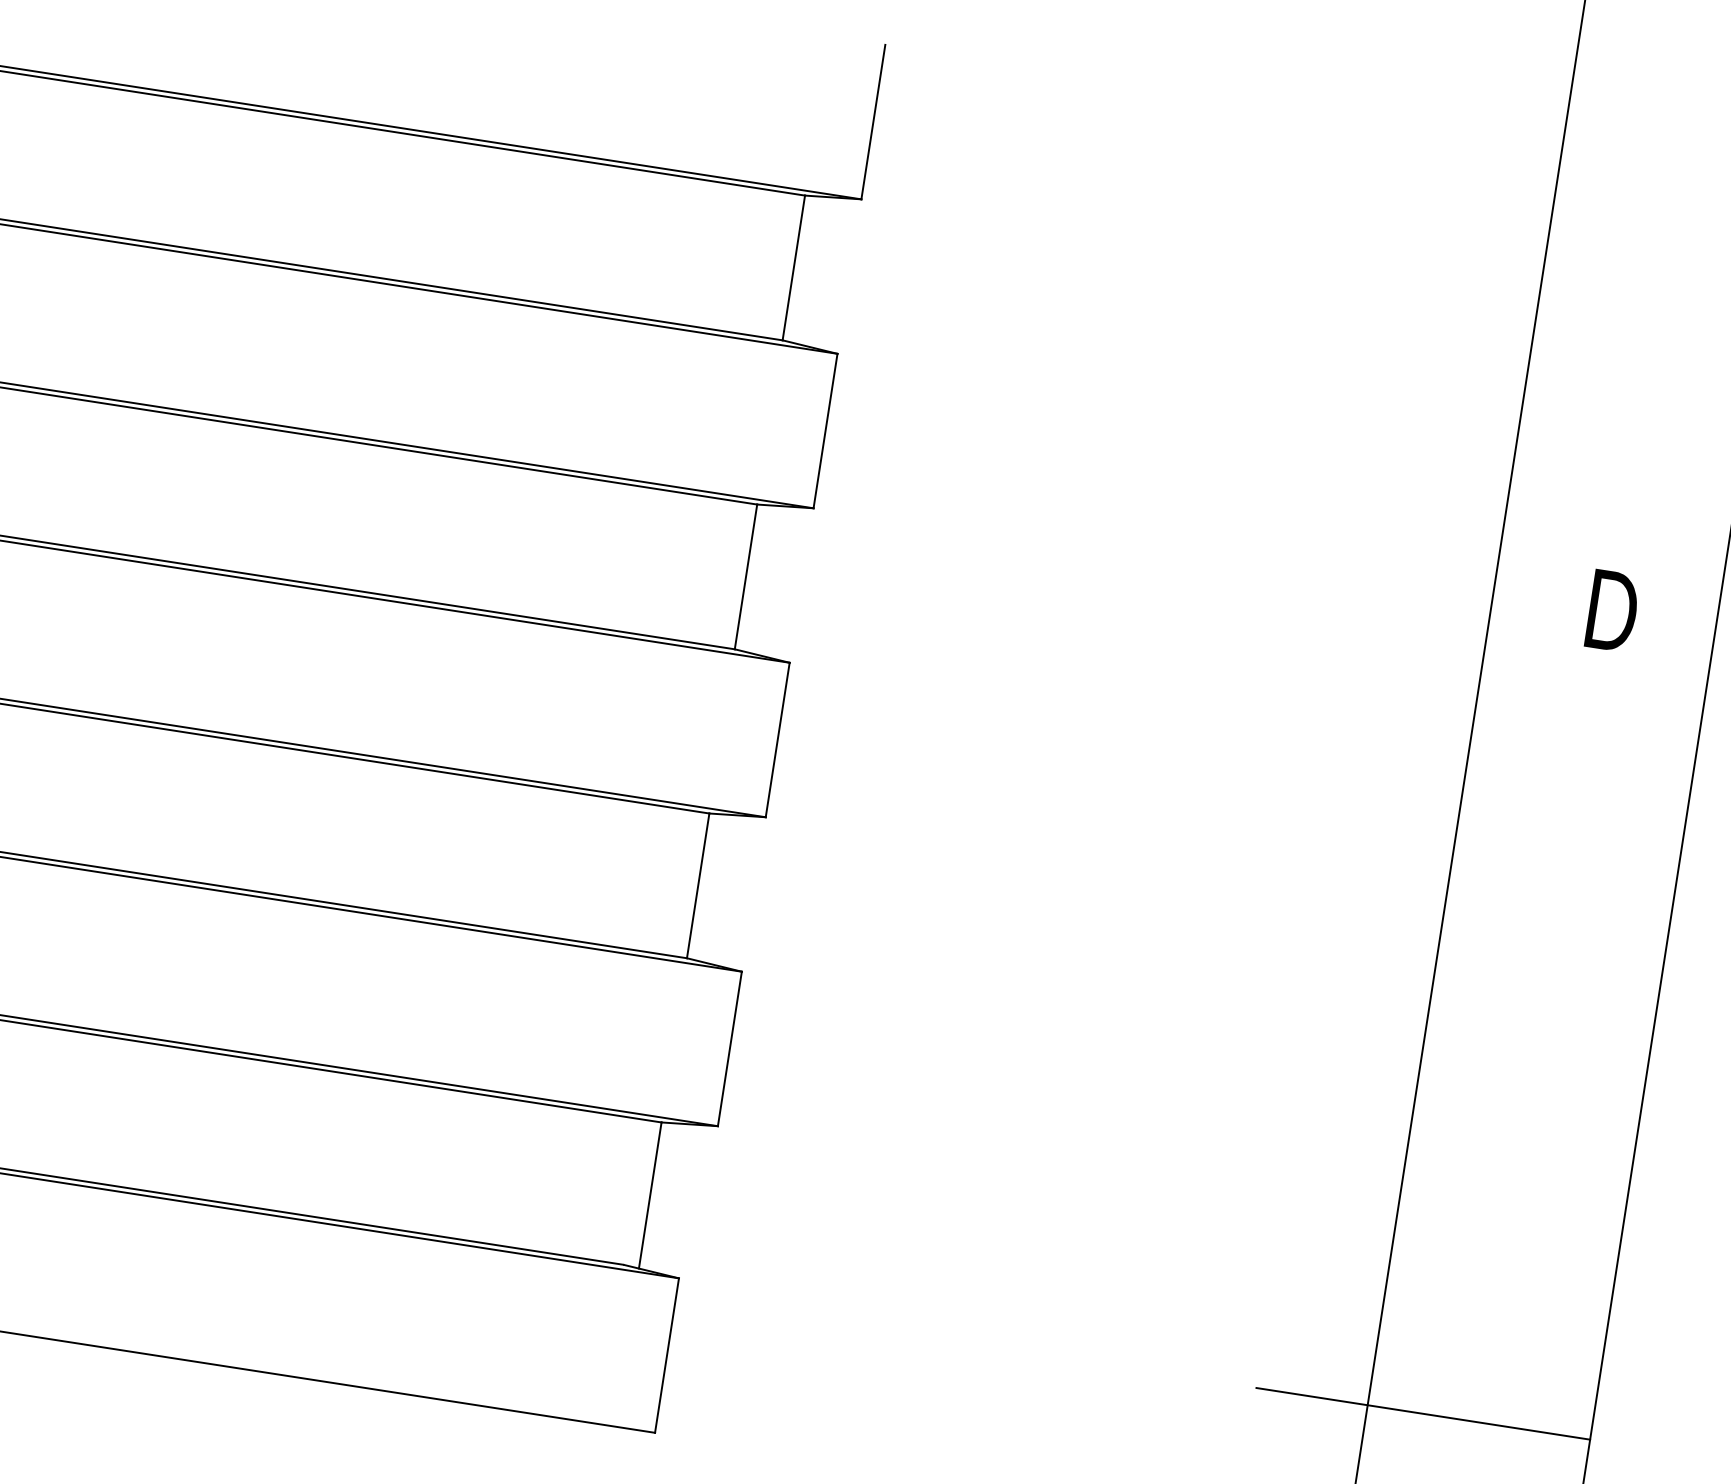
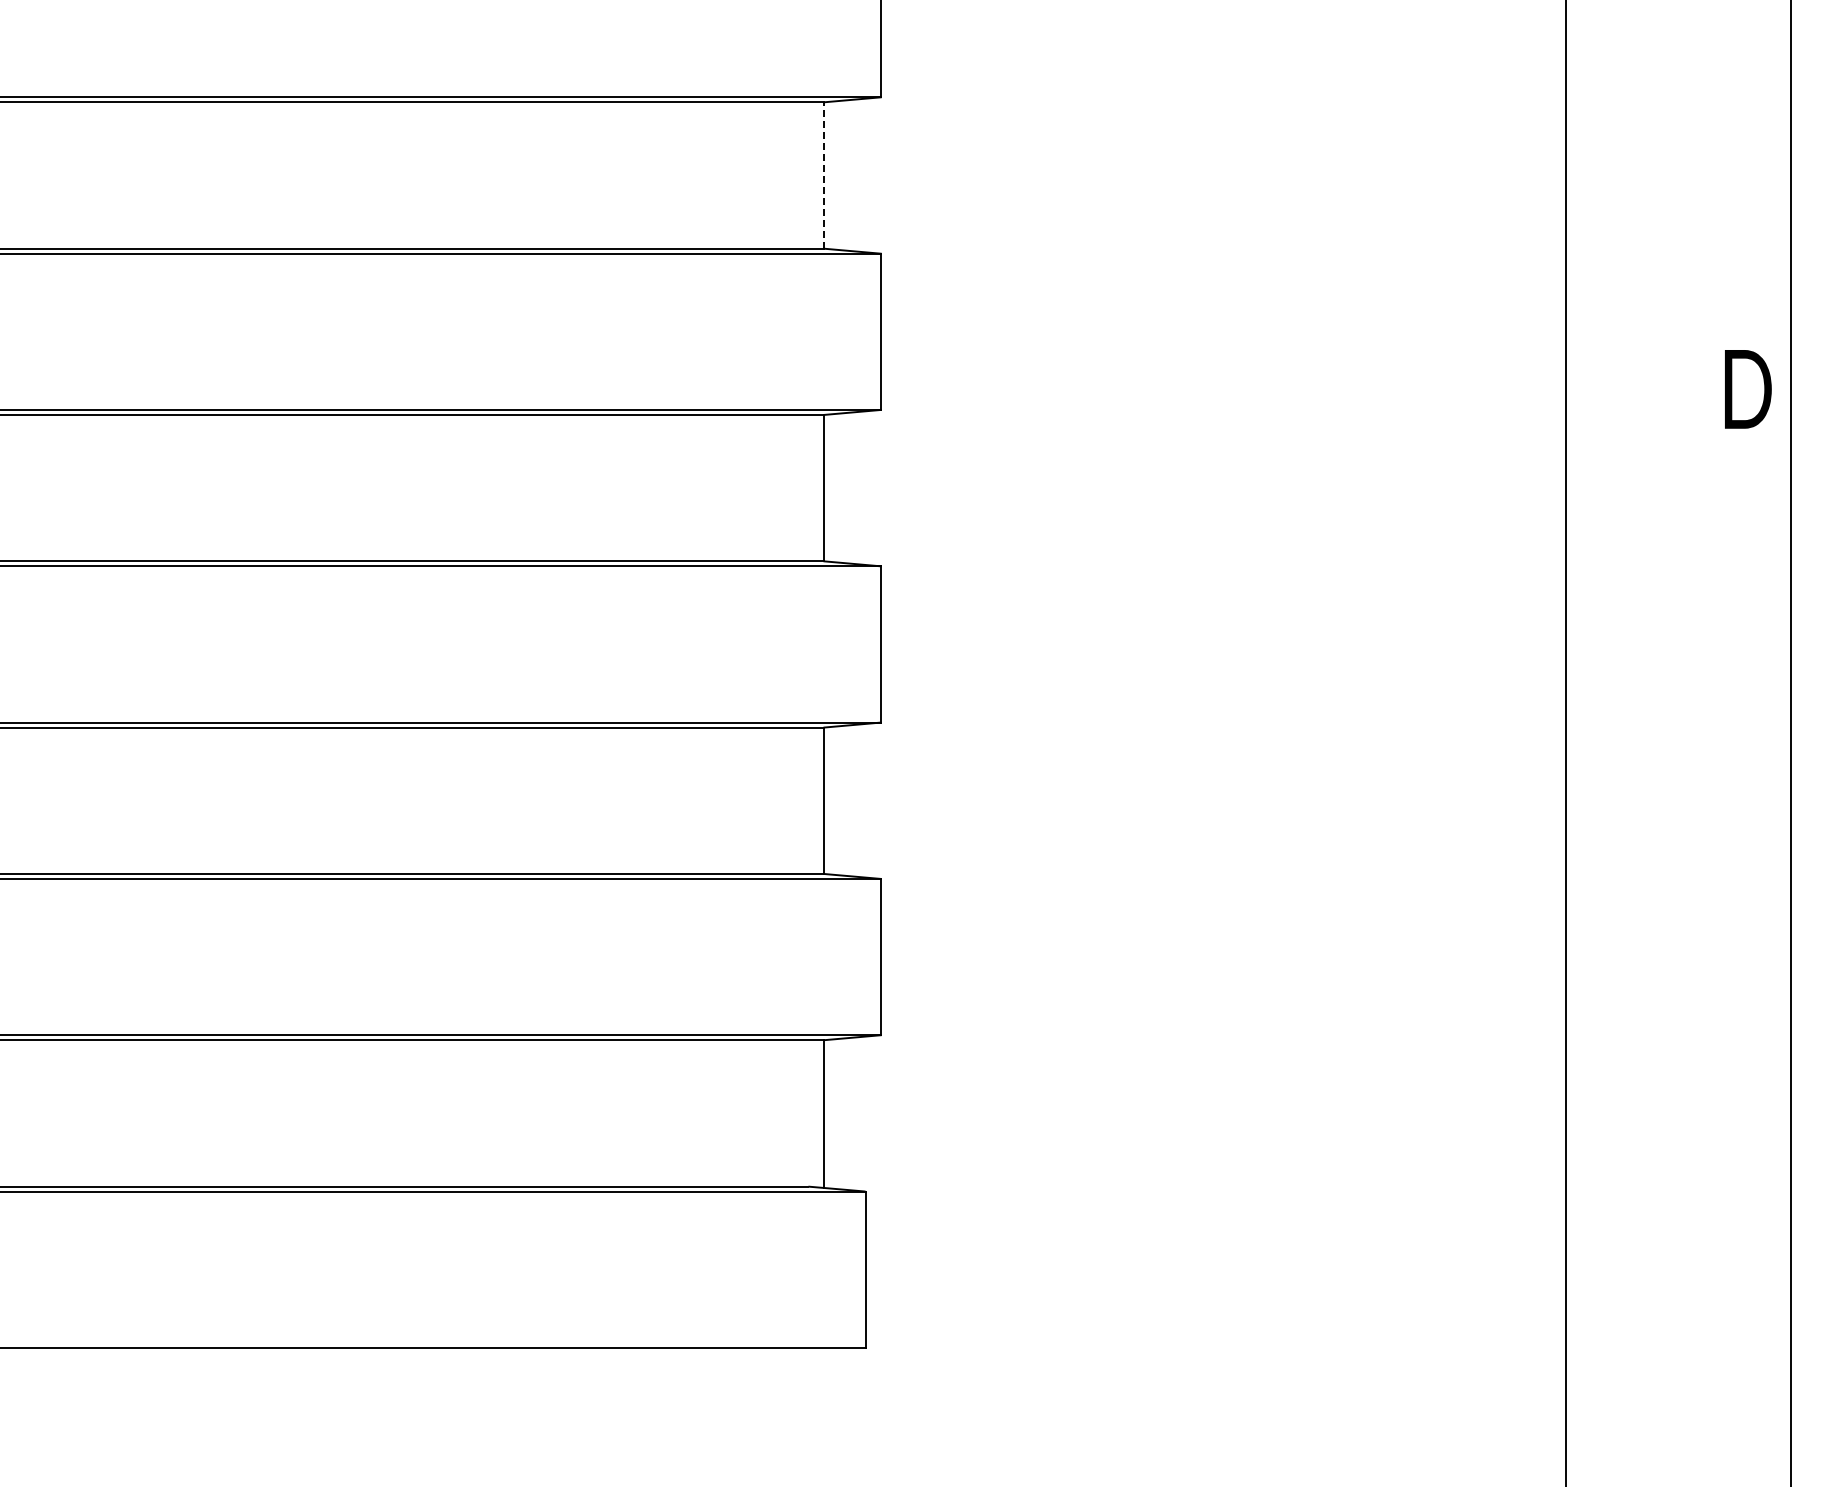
line: (793, 267) -> (824, 175), solid -> dashed
text: (1613, 611) -> (1748, 389), moved
line: (1423, 1413) -> (1621, 1211), removed

